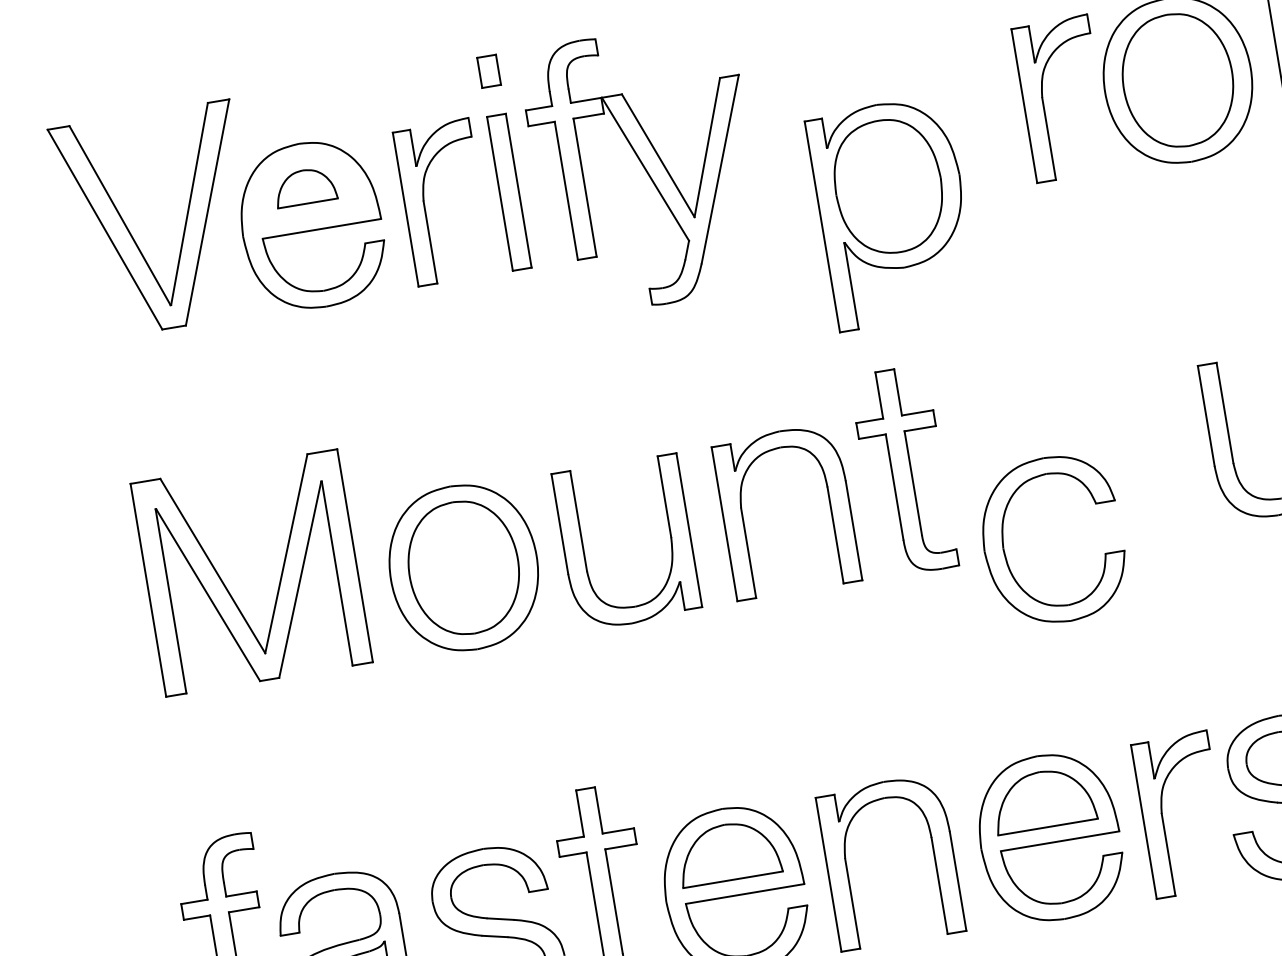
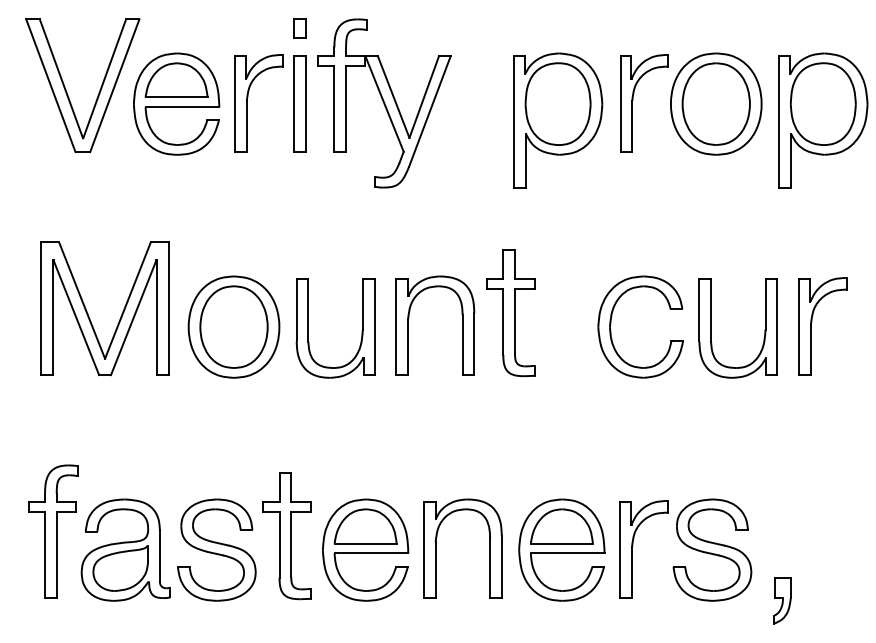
part: (304, 185) -> (176, 79), size x1.67
part: (893, 212) -> (558, 120), moved
part: (1005, 543) -> (611, 324), moved

